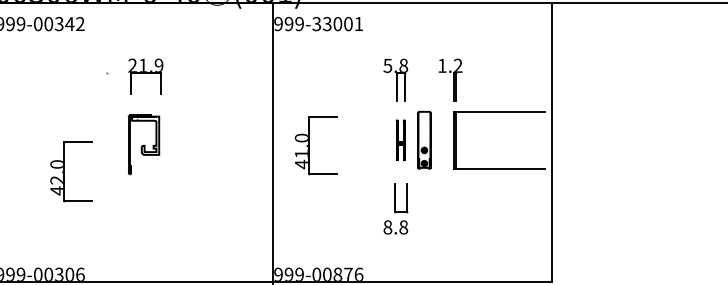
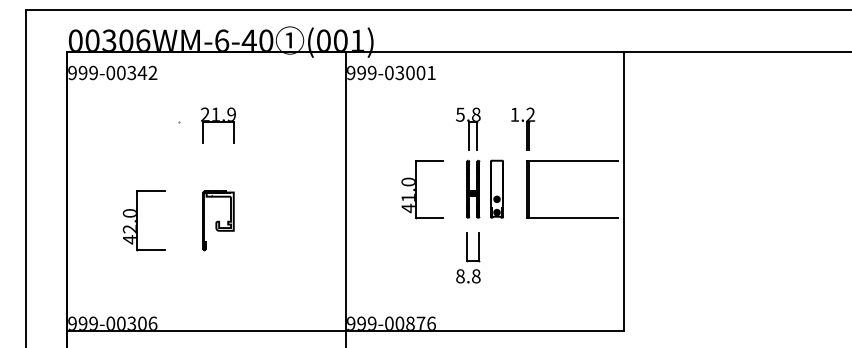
text: (315, 23) -> (388, 72), 999-33001 -> 999-03001
part: (400, 139) -> (473, 188), size x1.43
part: (143, 144) -> (218, 220), moved
part: (315, 145) -> (422, 189), moved

